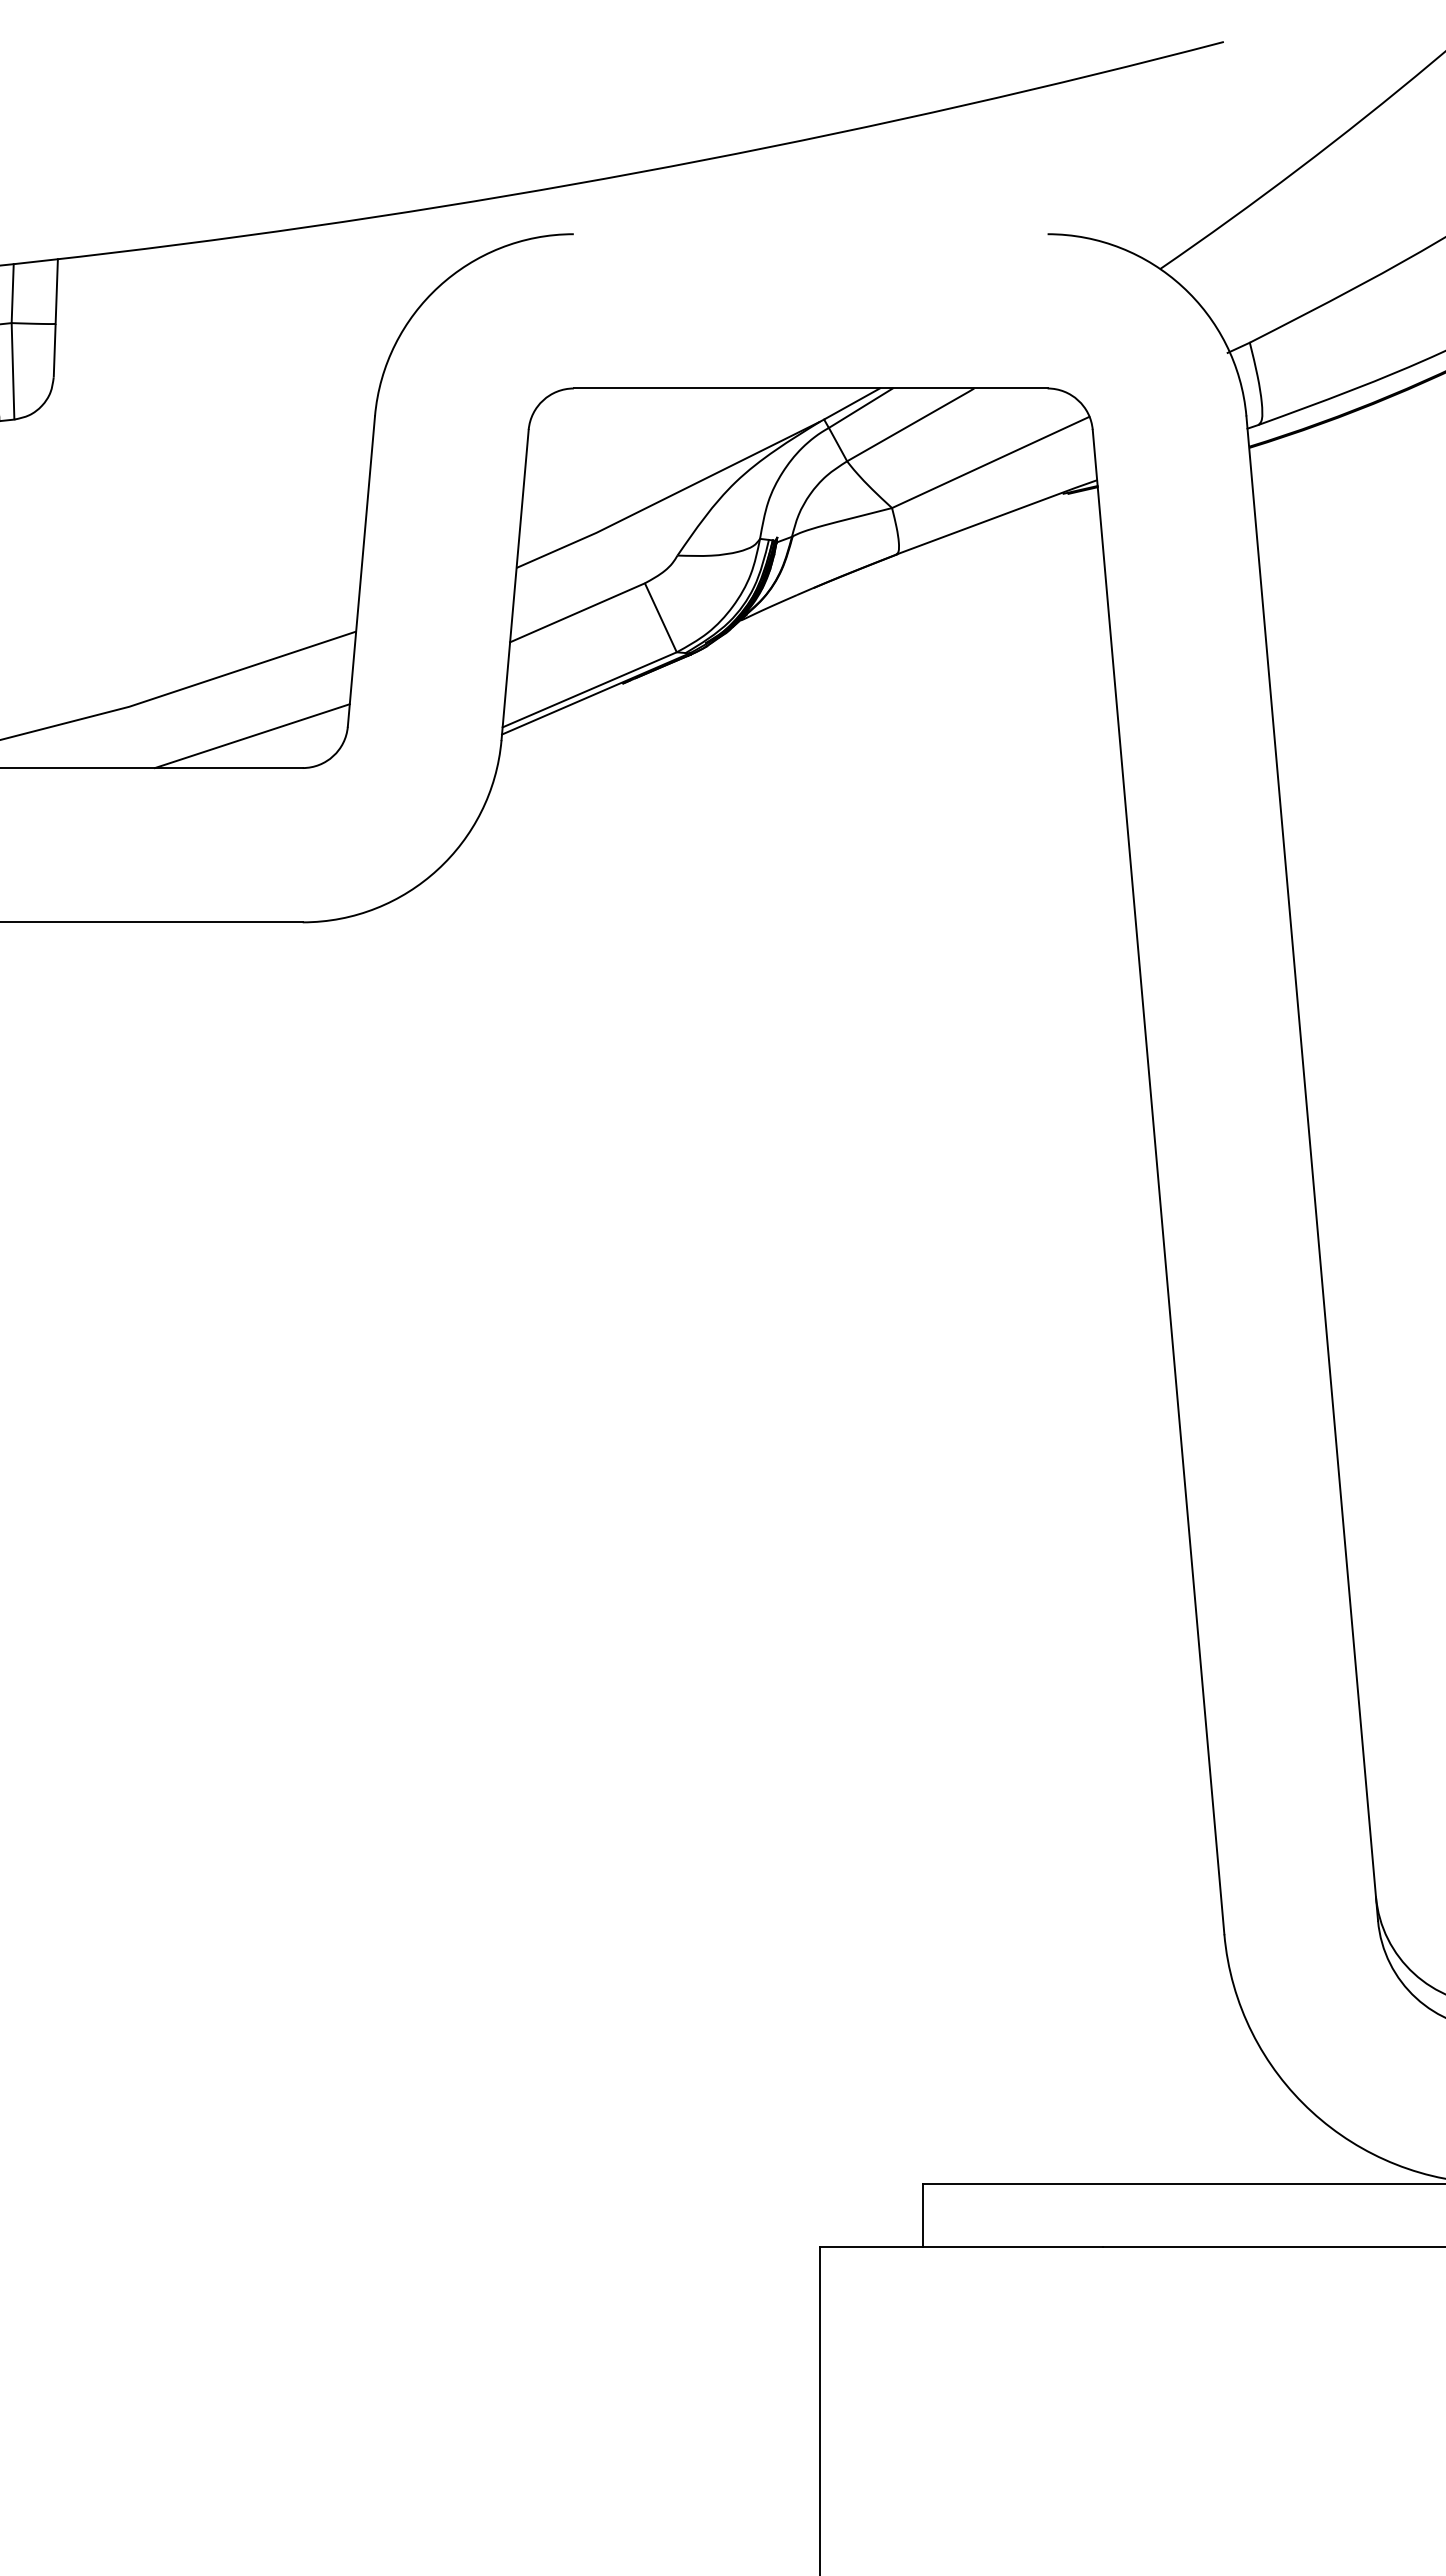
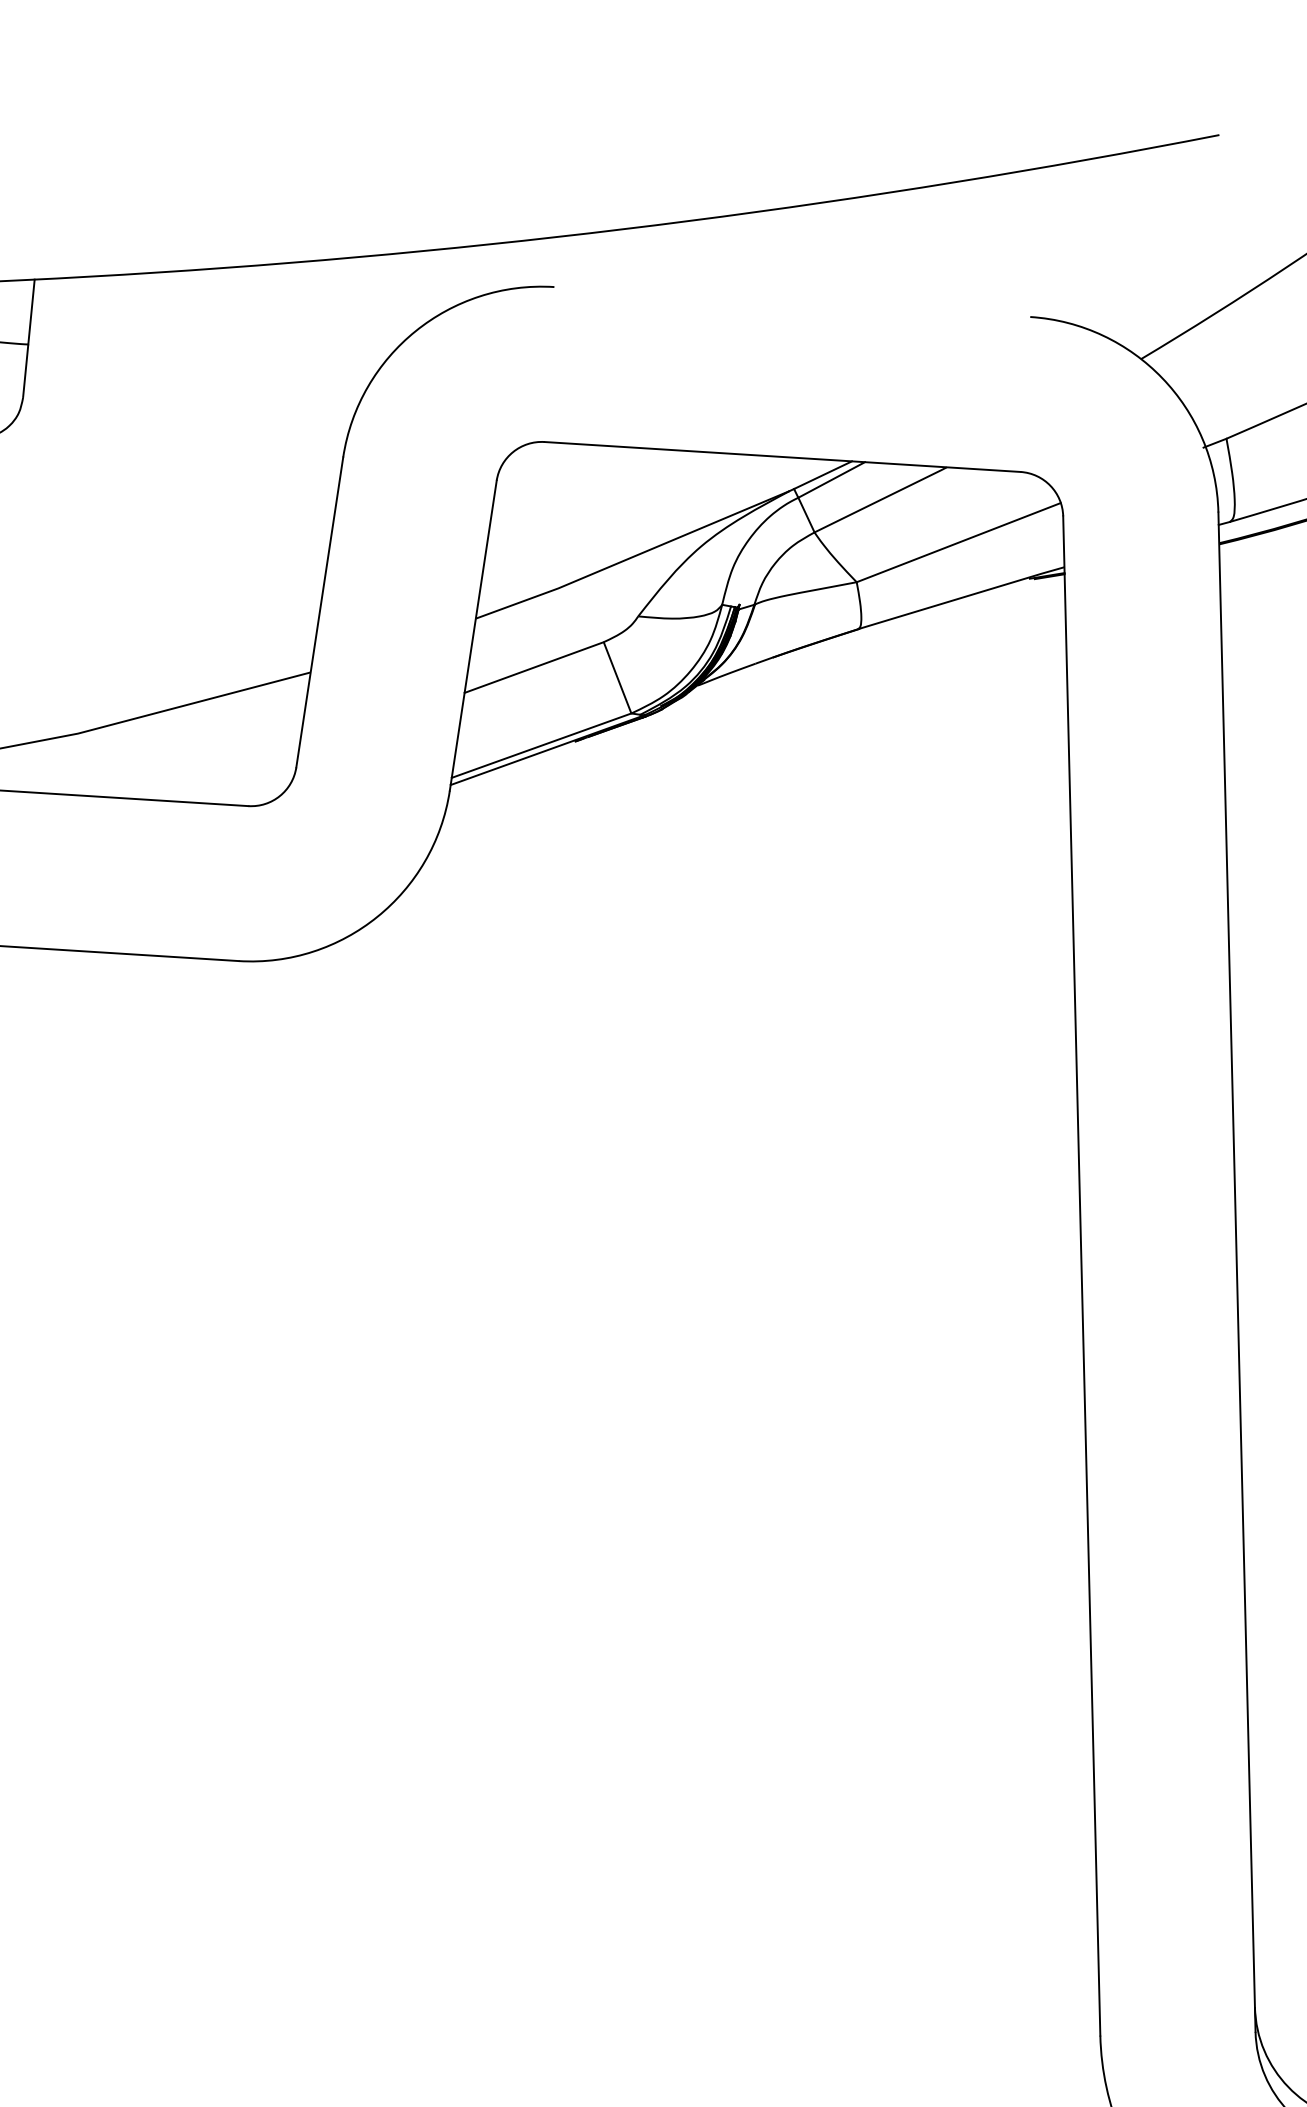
line: (251, 736) -> (198, 771), removed

